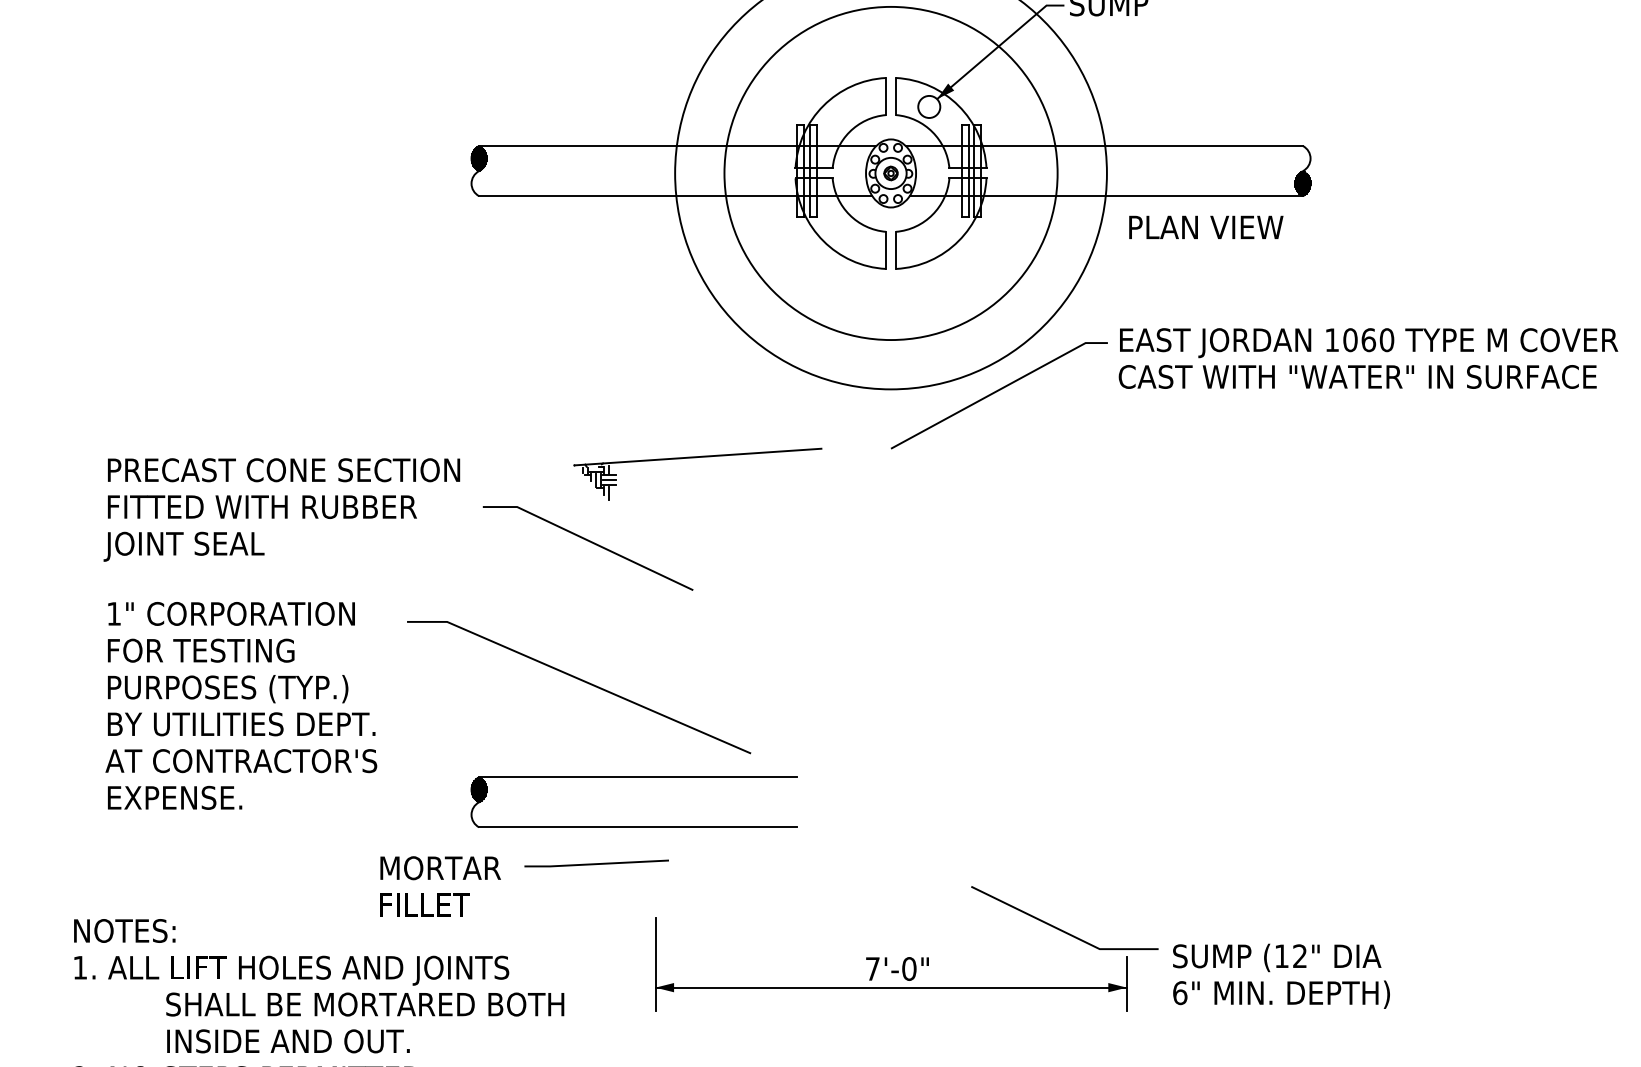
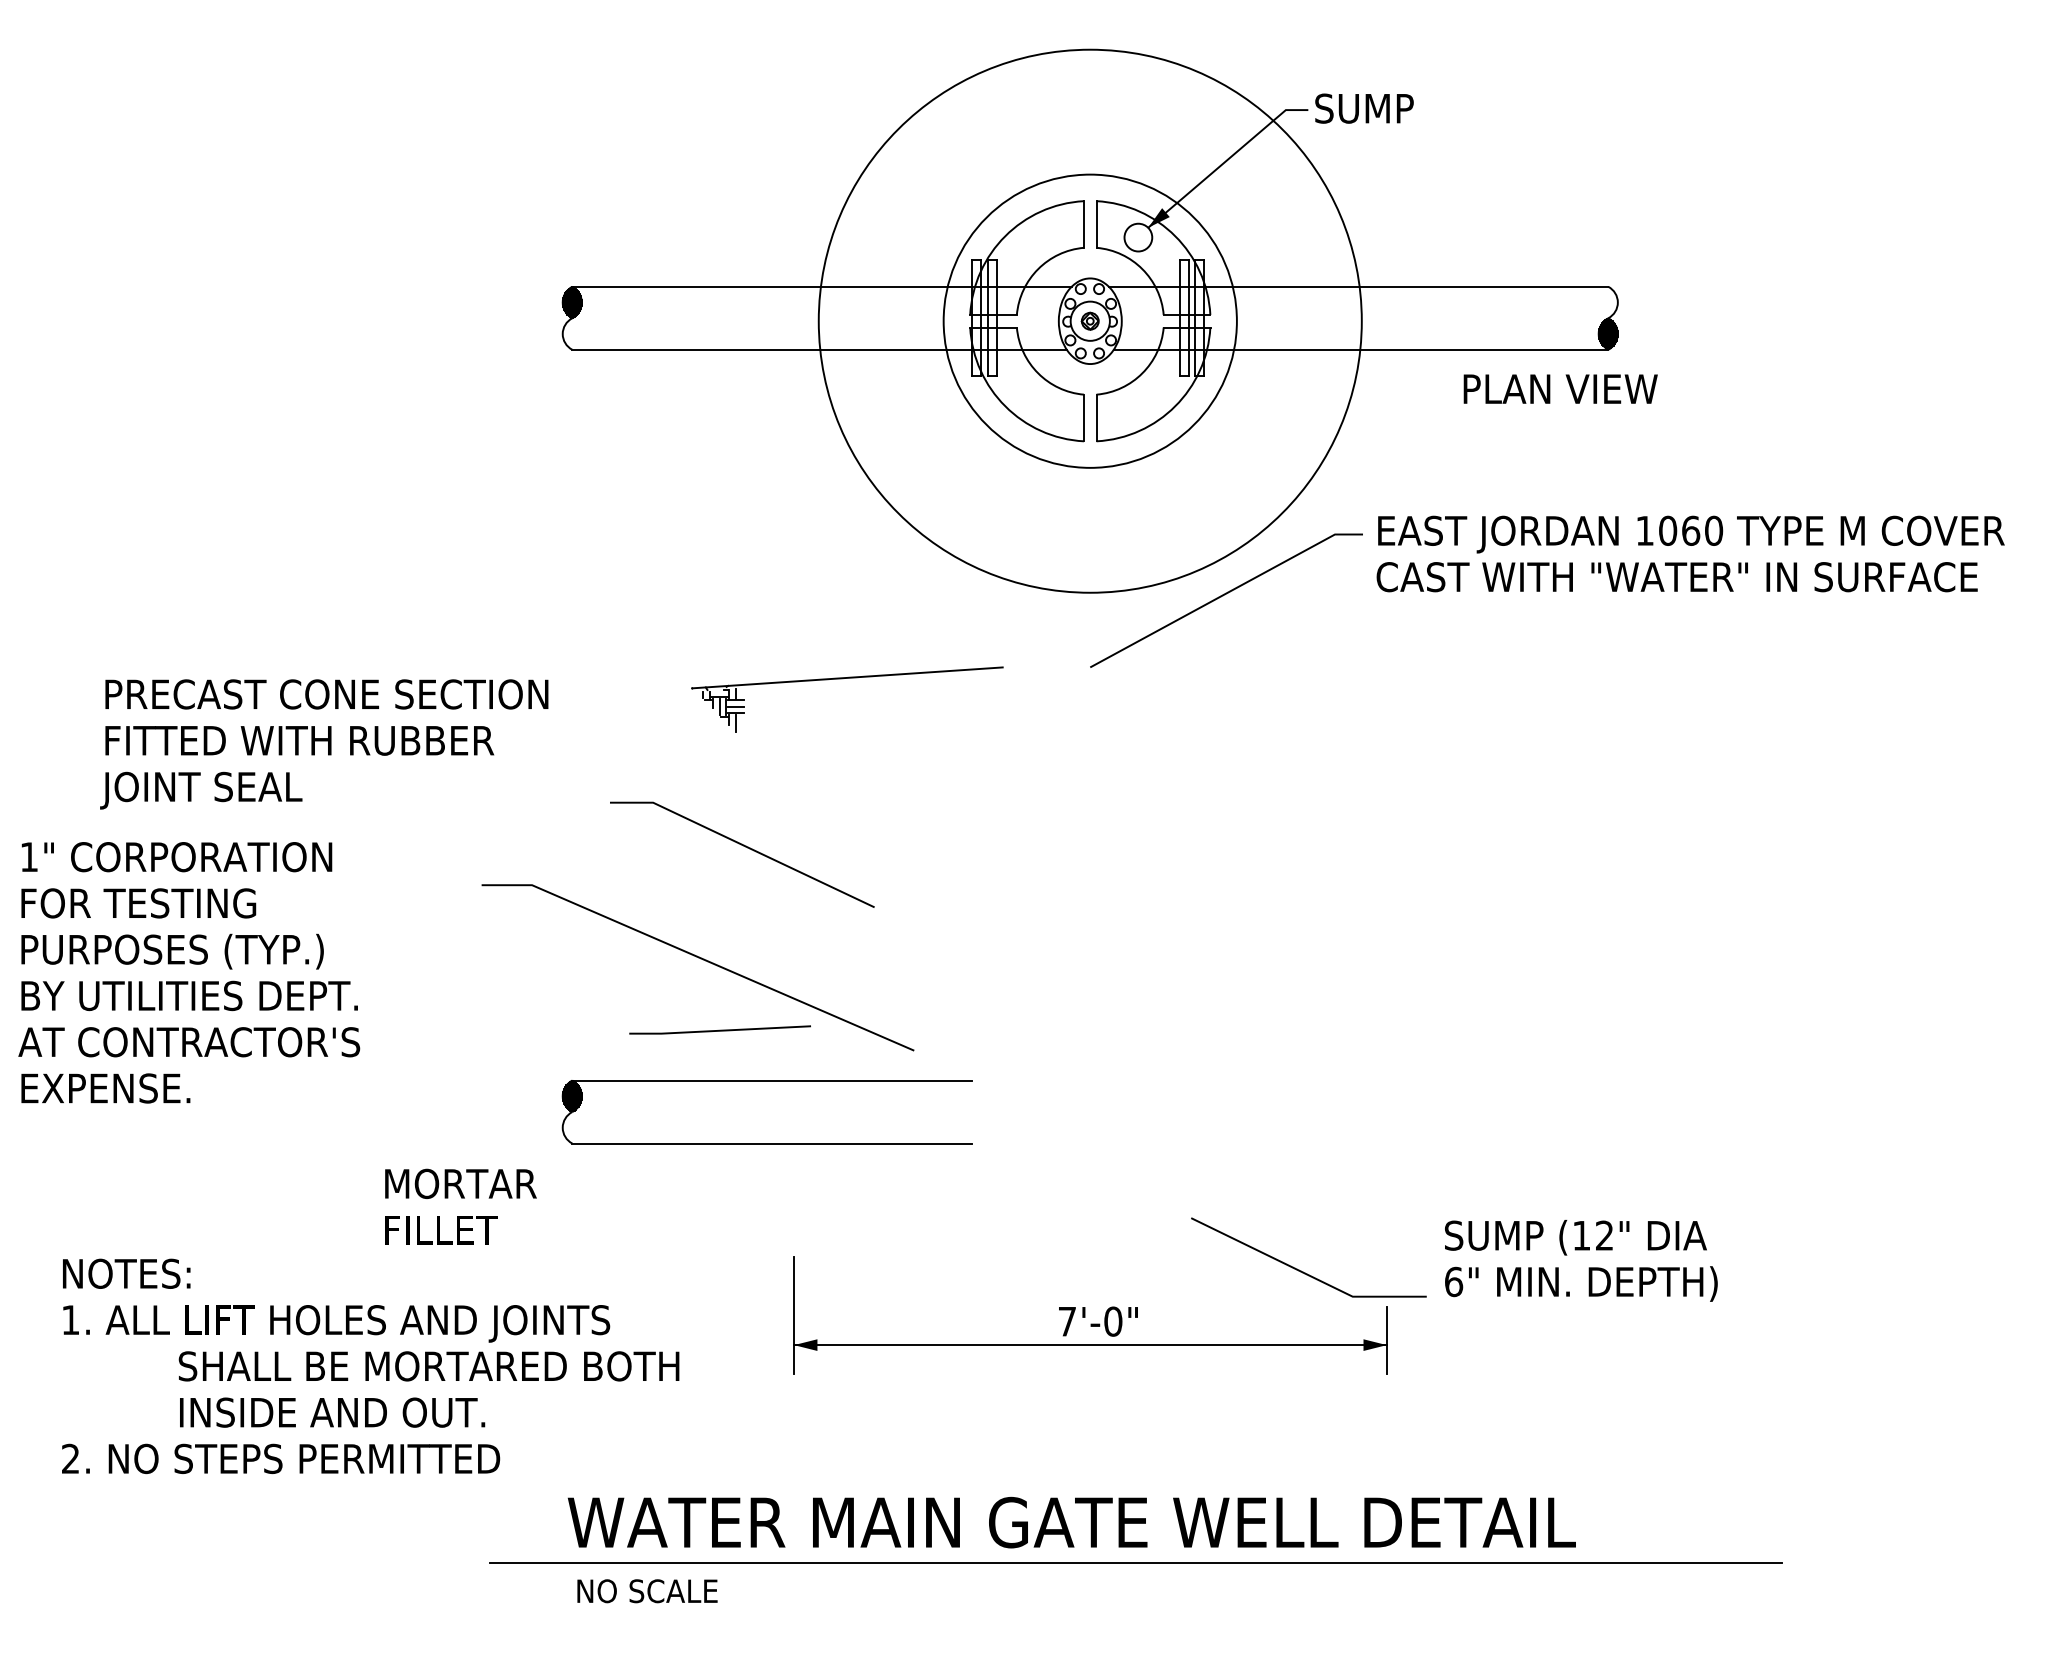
circle: (890, 172) -> (1089, 320), size x0.7
text: (1206, 226) -> (1560, 388), moved
line: (590, 542) -> (745, 847), moved
text: (241, 705) -> (189, 972), moved
line: (596, 863) -> (719, 1029), moved
text: (440, 886) -> (460, 1206), moved
text: (1281, 976) -> (1581, 1260), moved

